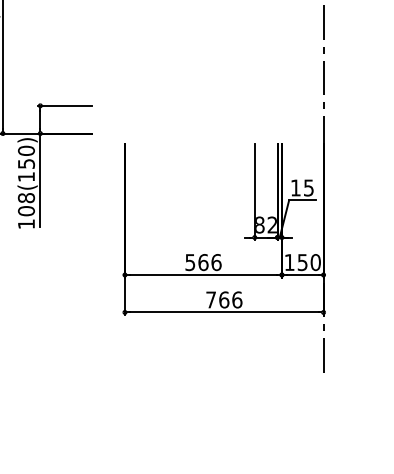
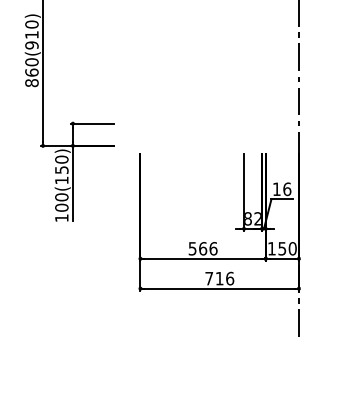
text: (309, 188) -> (287, 189), 15 -> 16
text: (26, 198) -> (61, 197), 108(150) -> 100(150)
text: (223, 299) -> (219, 278), 766 -> 716

